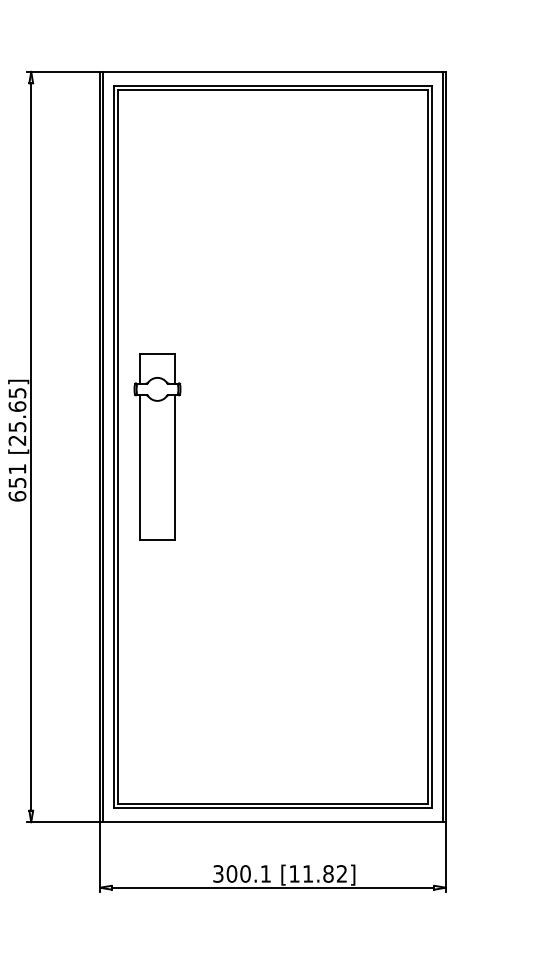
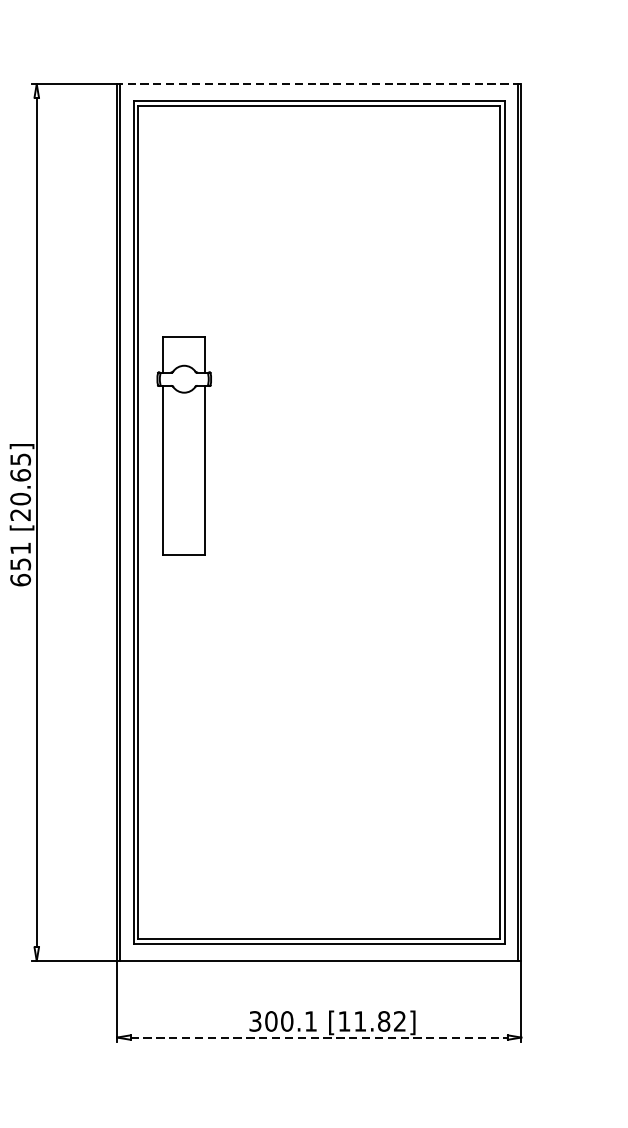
line: (273, 71) -> (319, 83), solid -> dashed
text: (17, 426) -> (20, 498), [25.65] -> [20.65]
part: (157, 446) -> (184, 445), moved
line: (273, 887) -> (319, 1037), solid -> dashed

